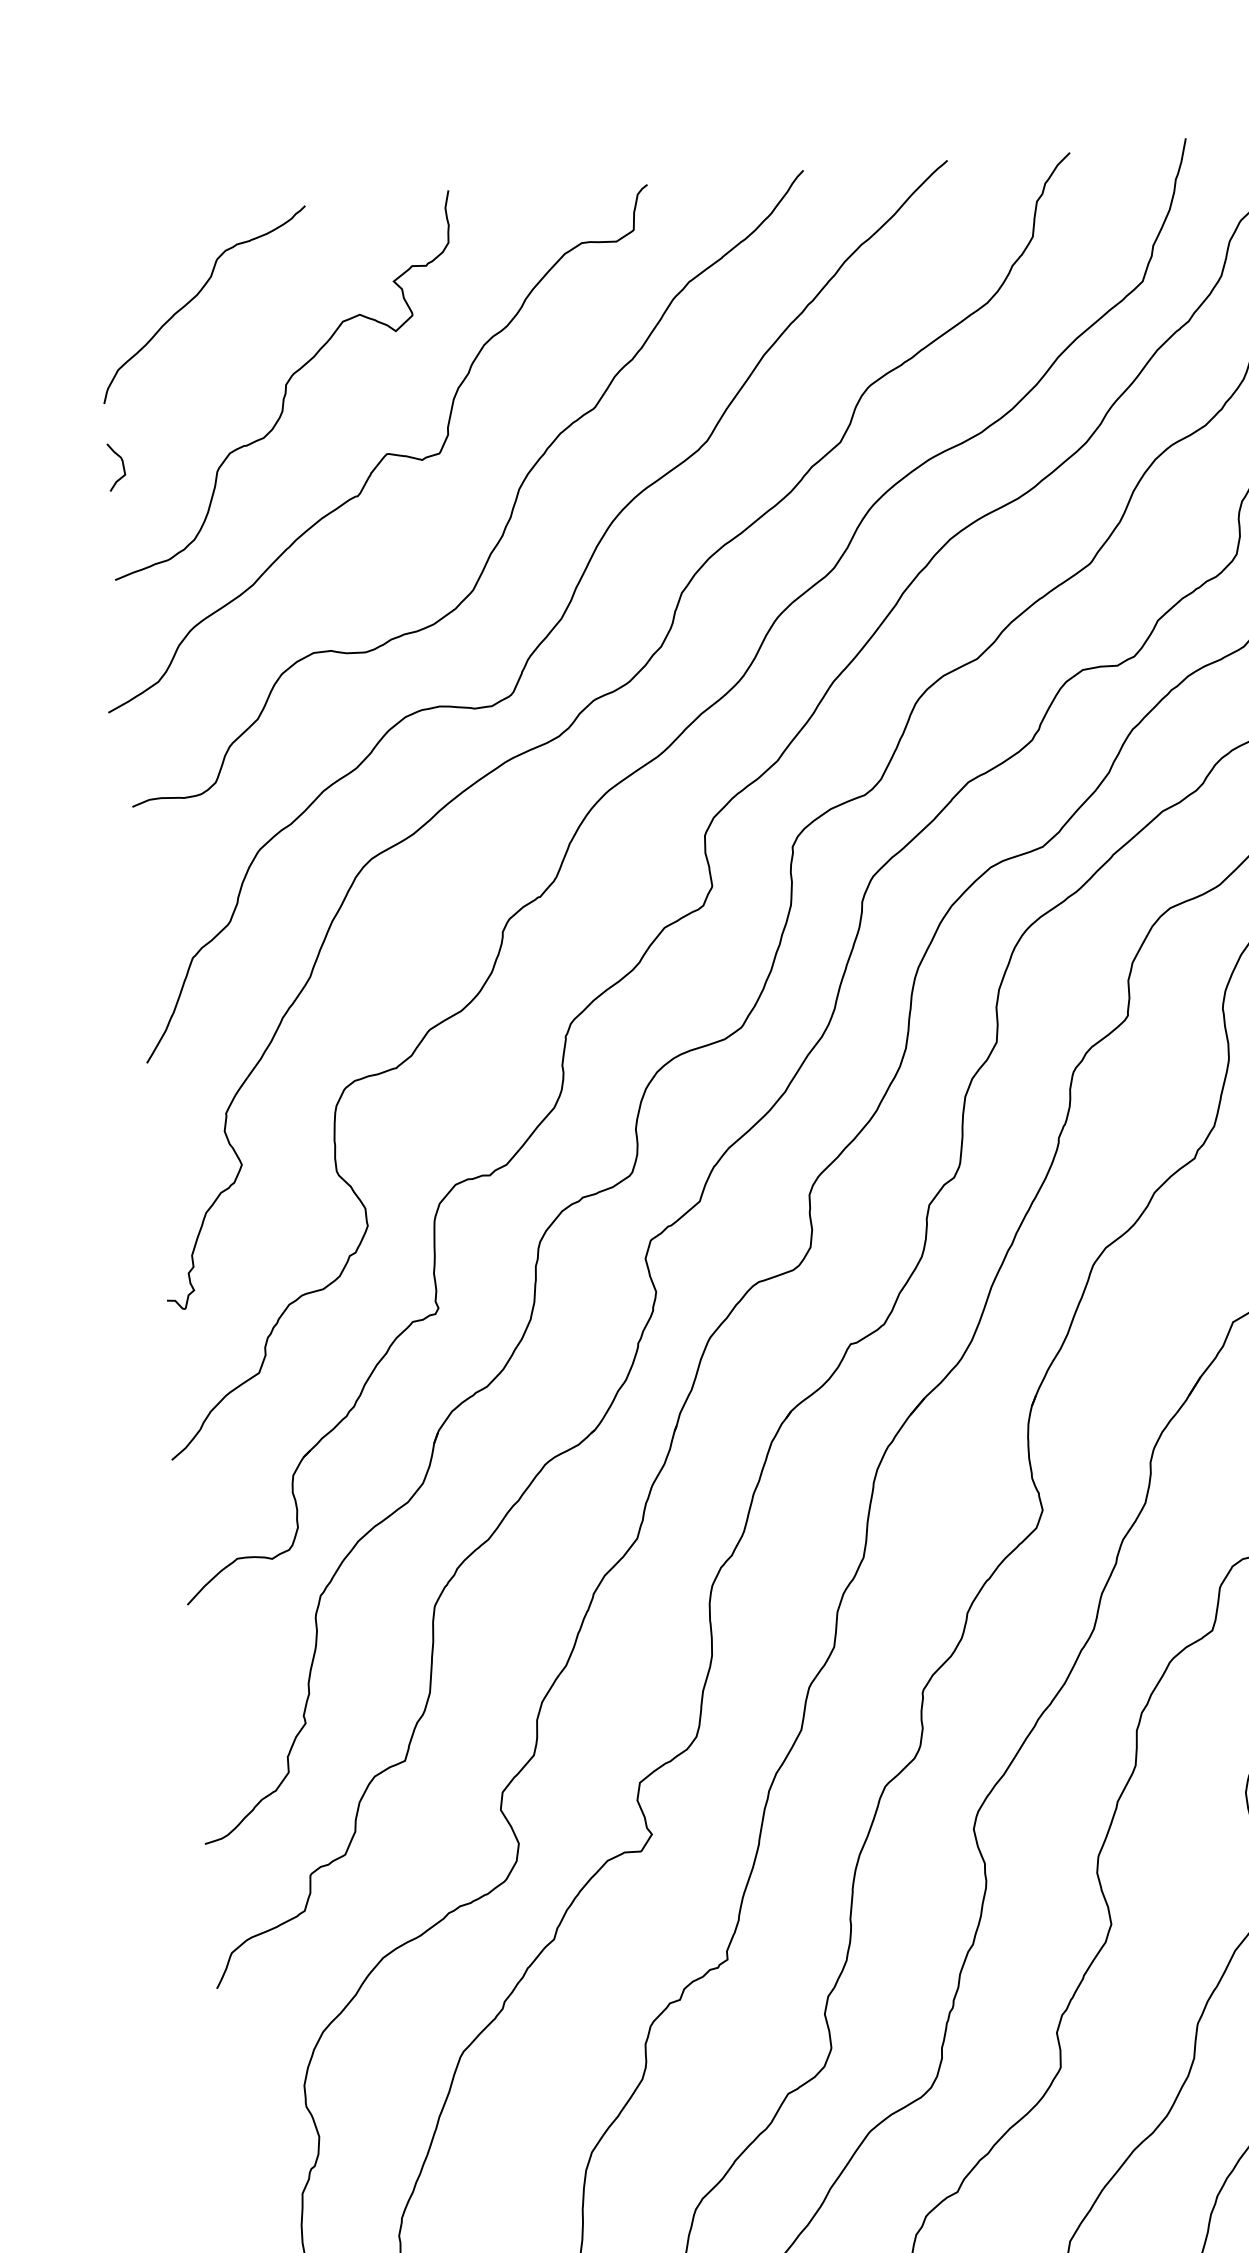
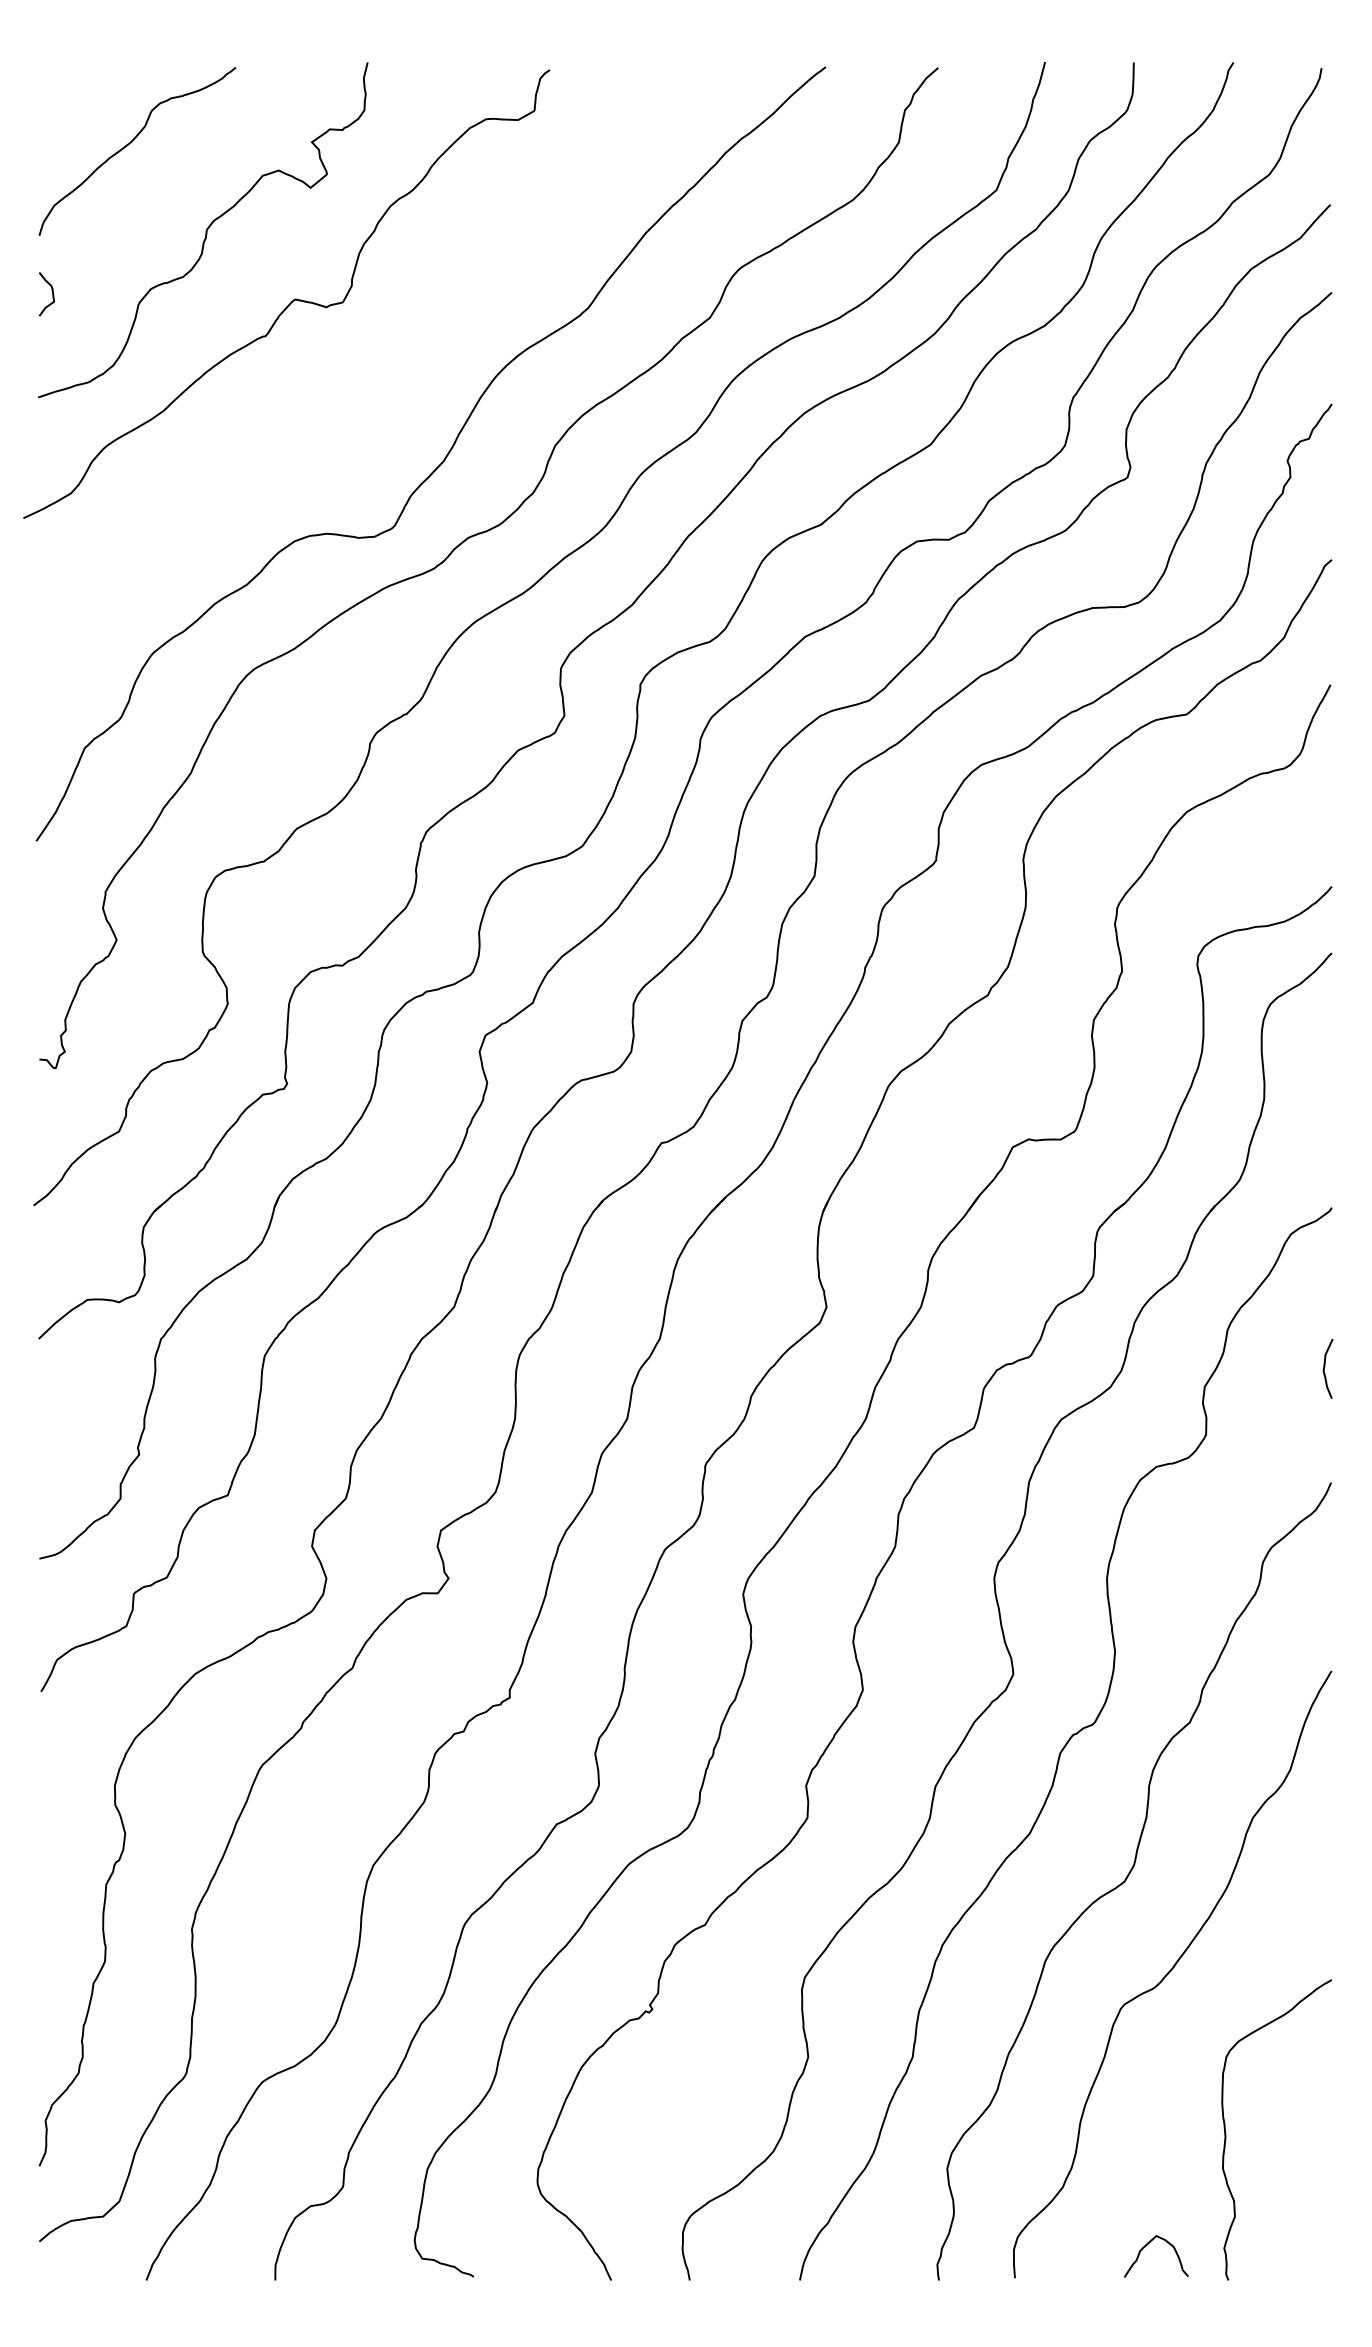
curve: (512, 505) -> (406, 354), removed

